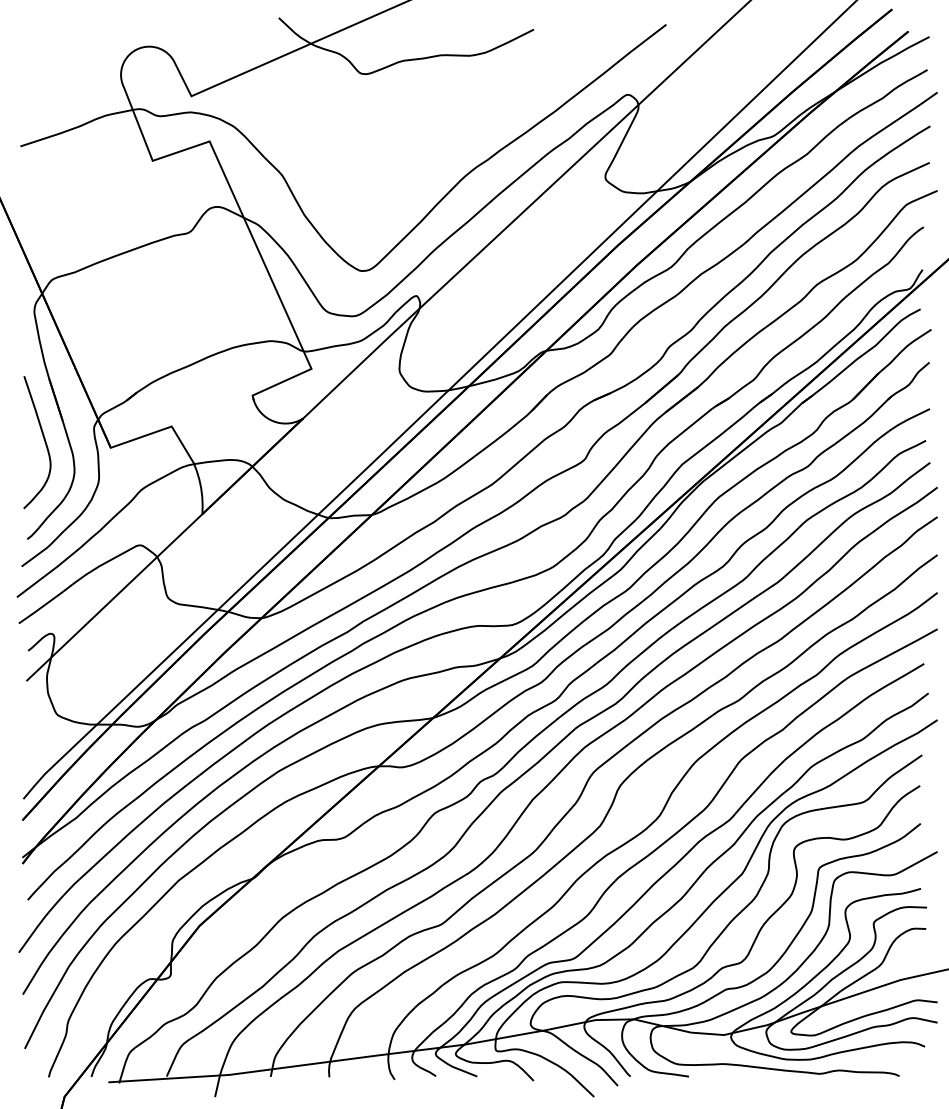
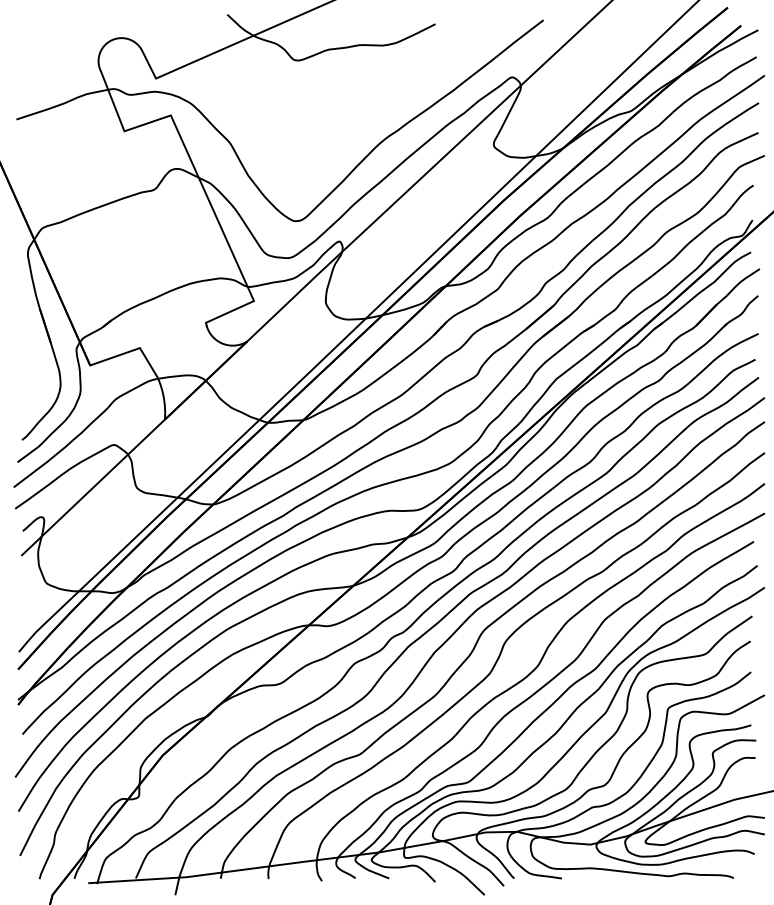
curve: (43, 440) -> (35, 359), removed

